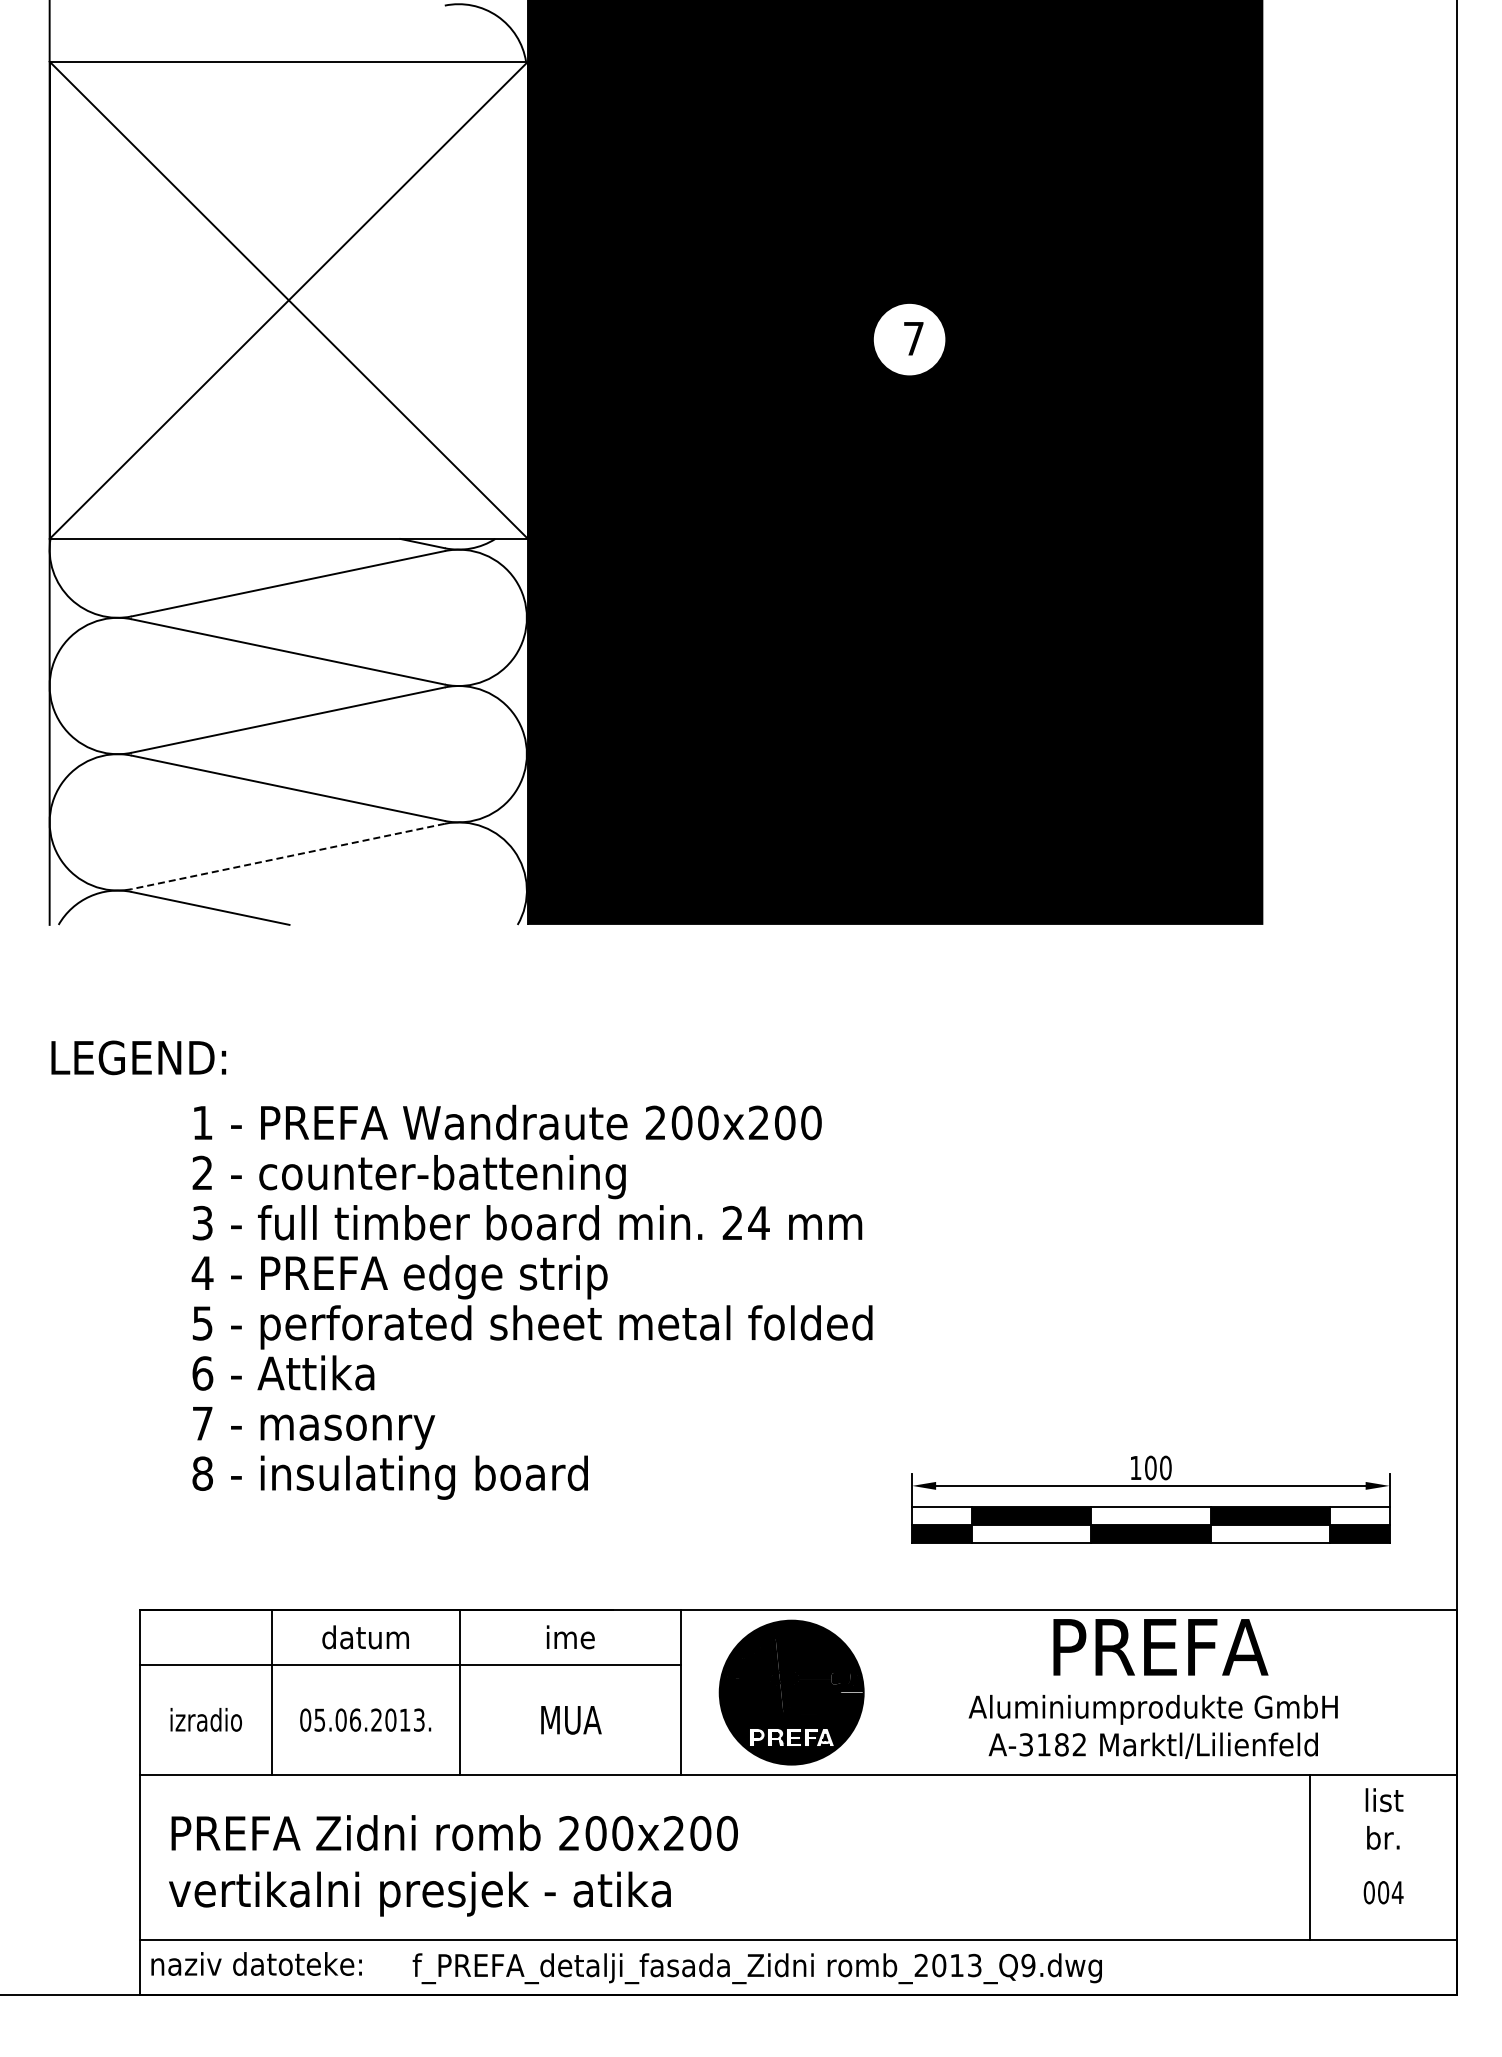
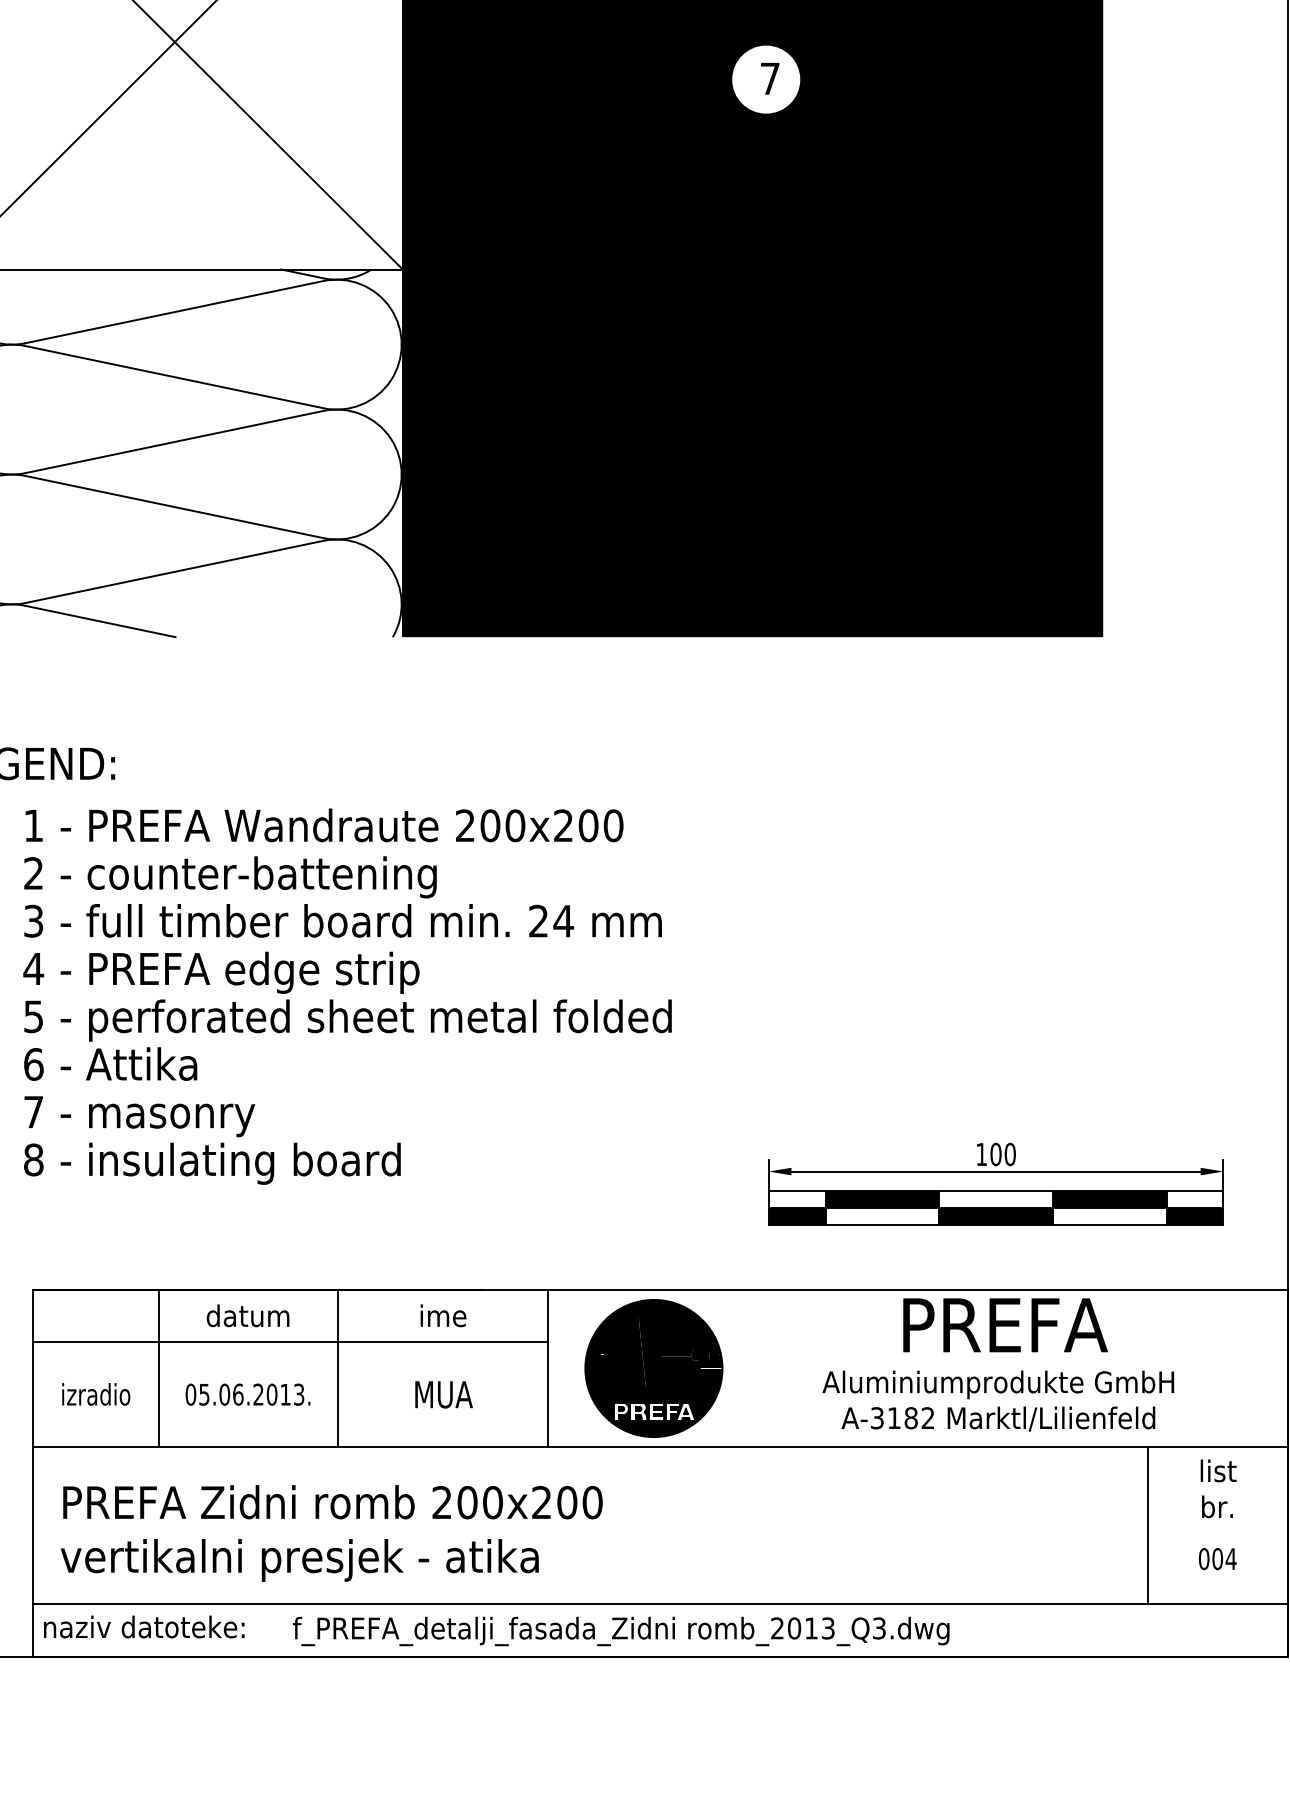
line: (288, 856) -> (174, 571), dashed -> solid
text: (531, 1301) -> (346, 995), moved
text: (1028, 1965) -> (879, 1628), romb_2013_Q9.dwg -> romb_2013_Q3.dwg

